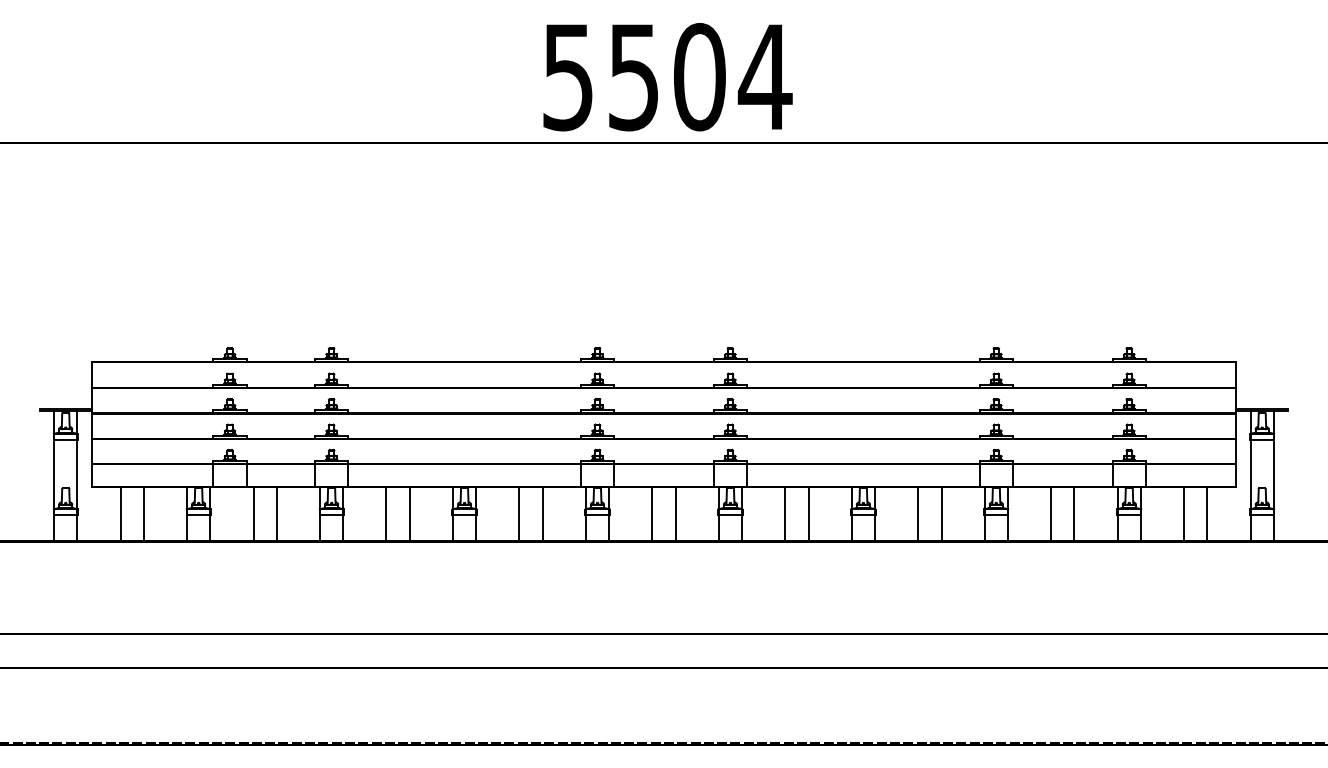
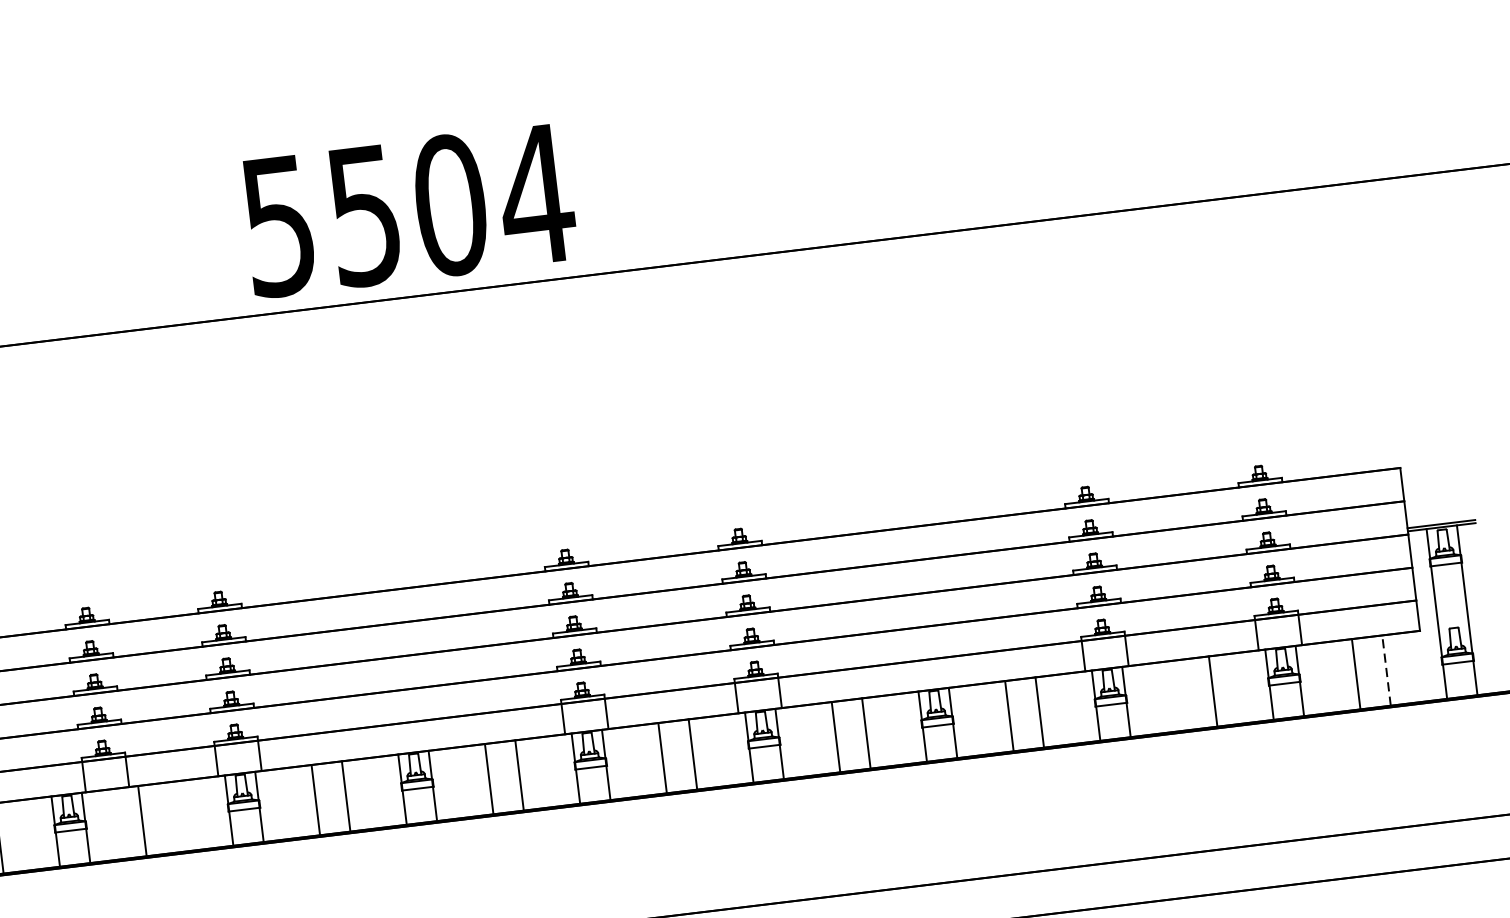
text: (667, 77) -> (408, 210), moved
line: (276, 514) -> (172, 817), removed
line: (1051, 514) -> (1183, 695), removed
line: (1207, 514) -> (1386, 670), solid -> dashed

